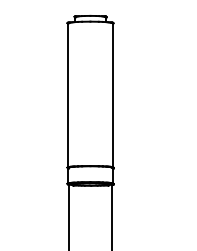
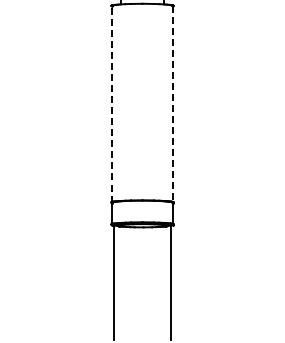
line: (67, 94) -> (111, 103), solid -> dashed
line: (113, 95) -> (173, 104), solid -> dashed

